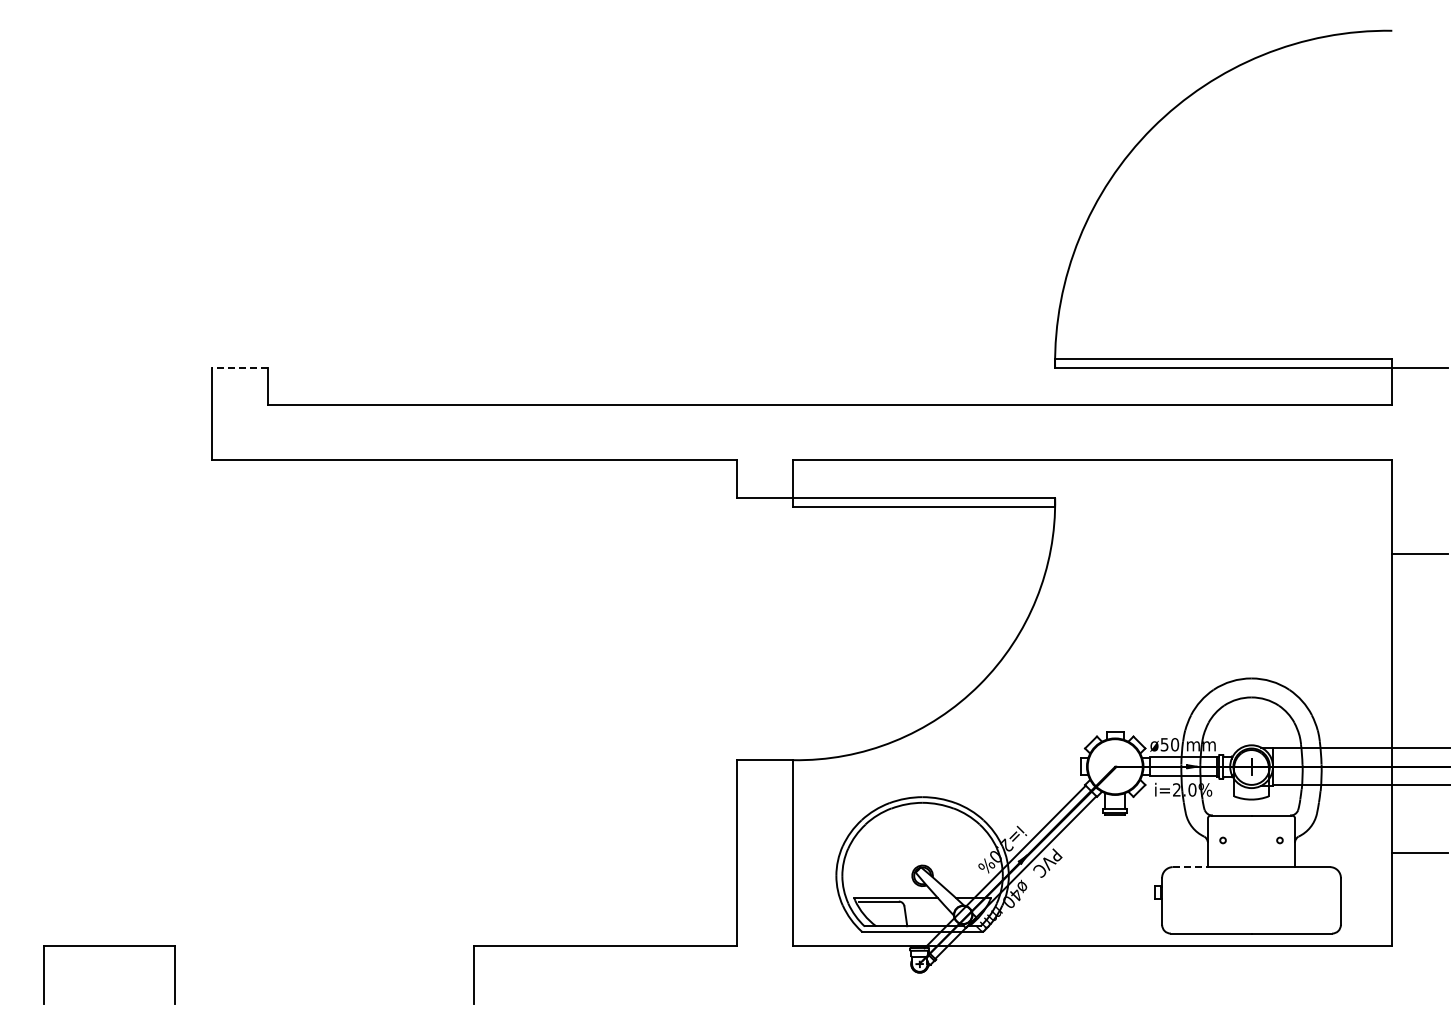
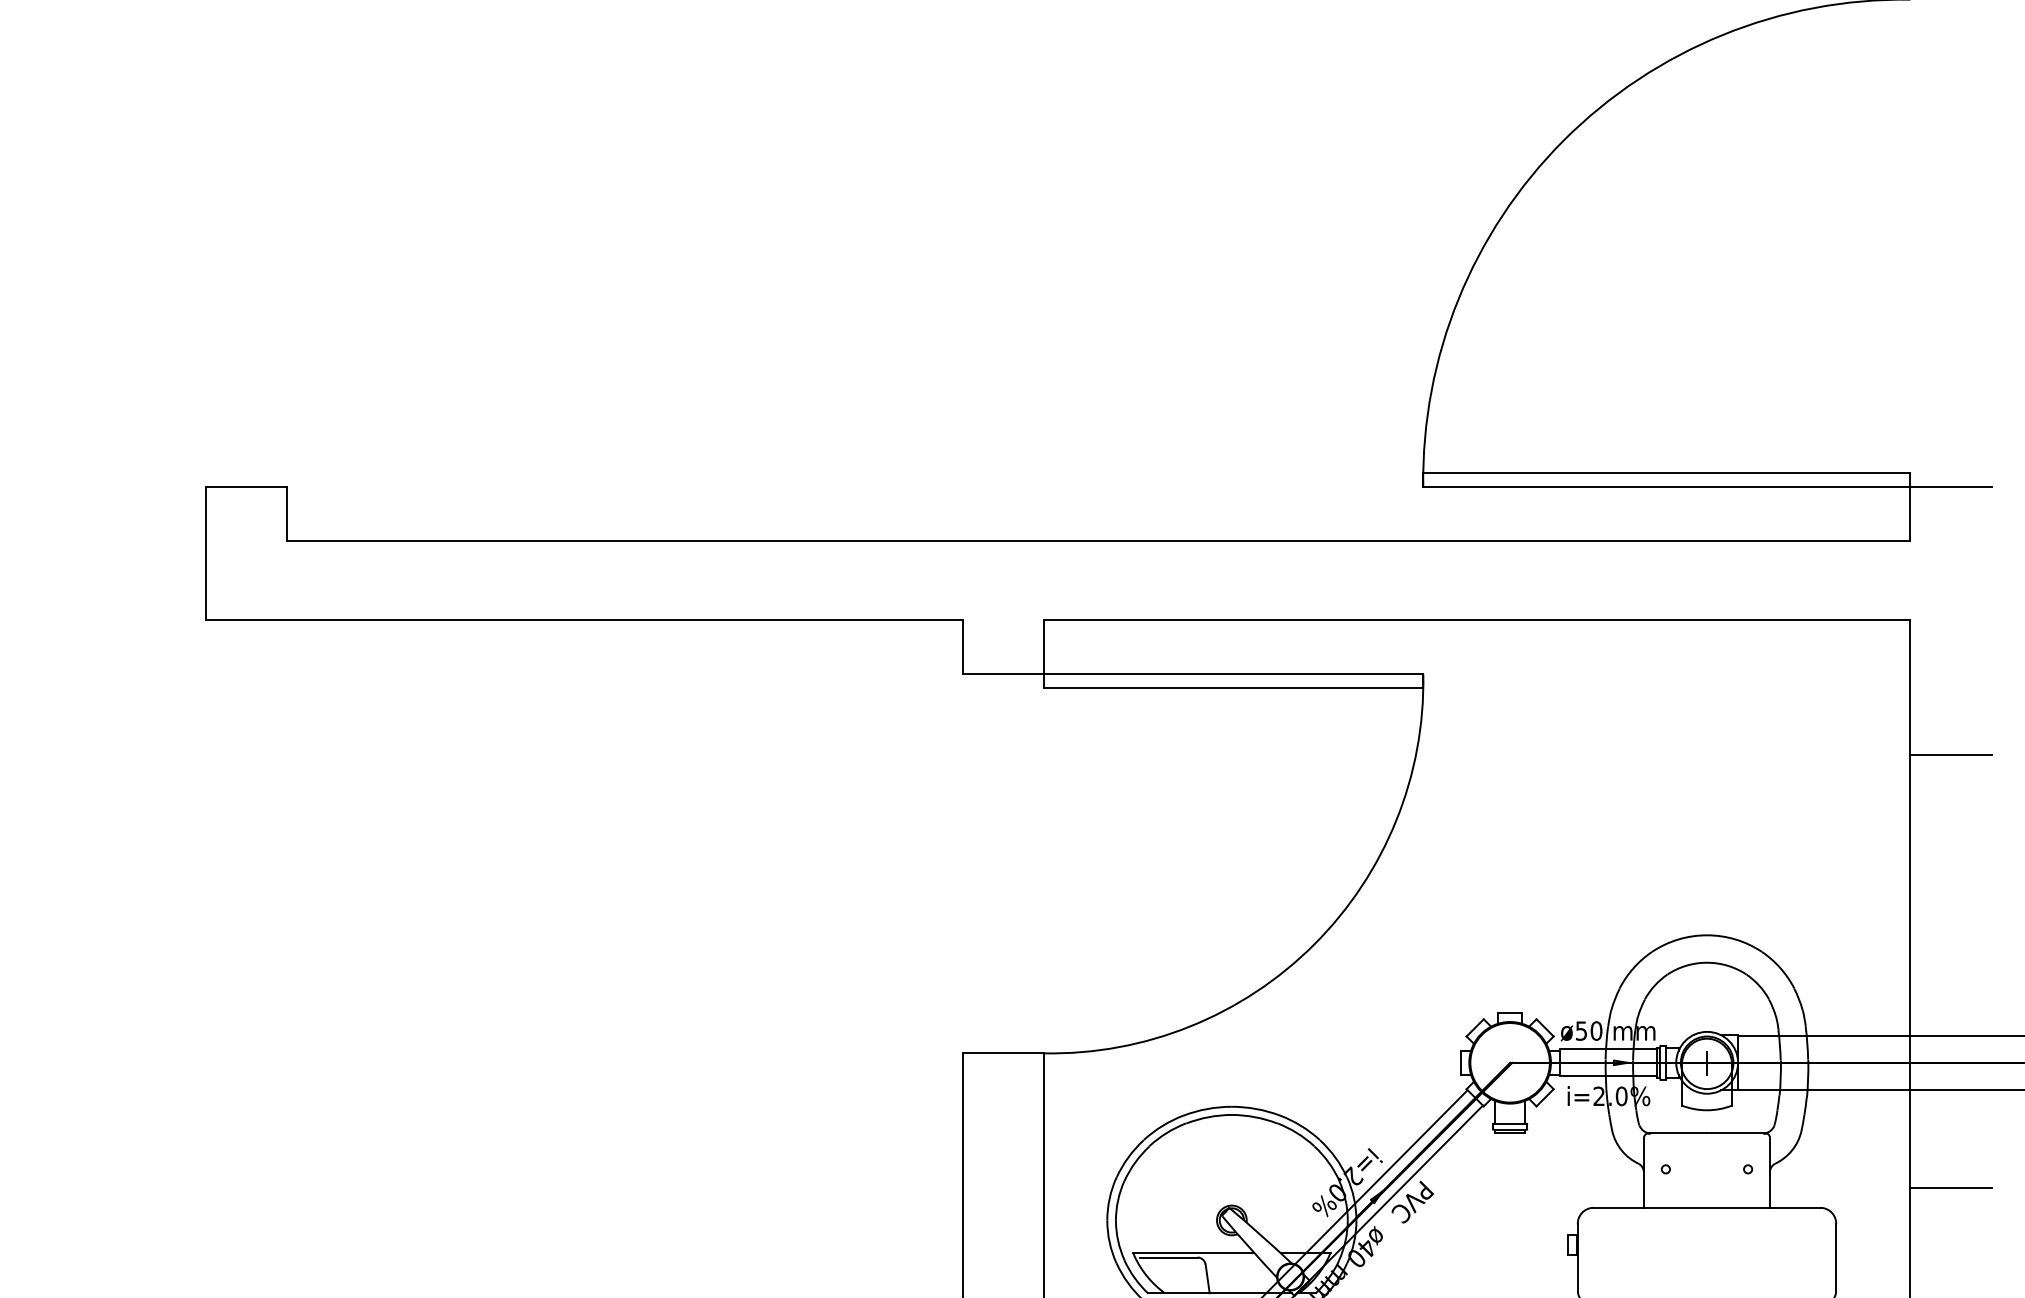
line: (239, 367) -> (245, 486), dashed -> solid
line: (1190, 867) -> (1618, 1208), dashed -> solid

